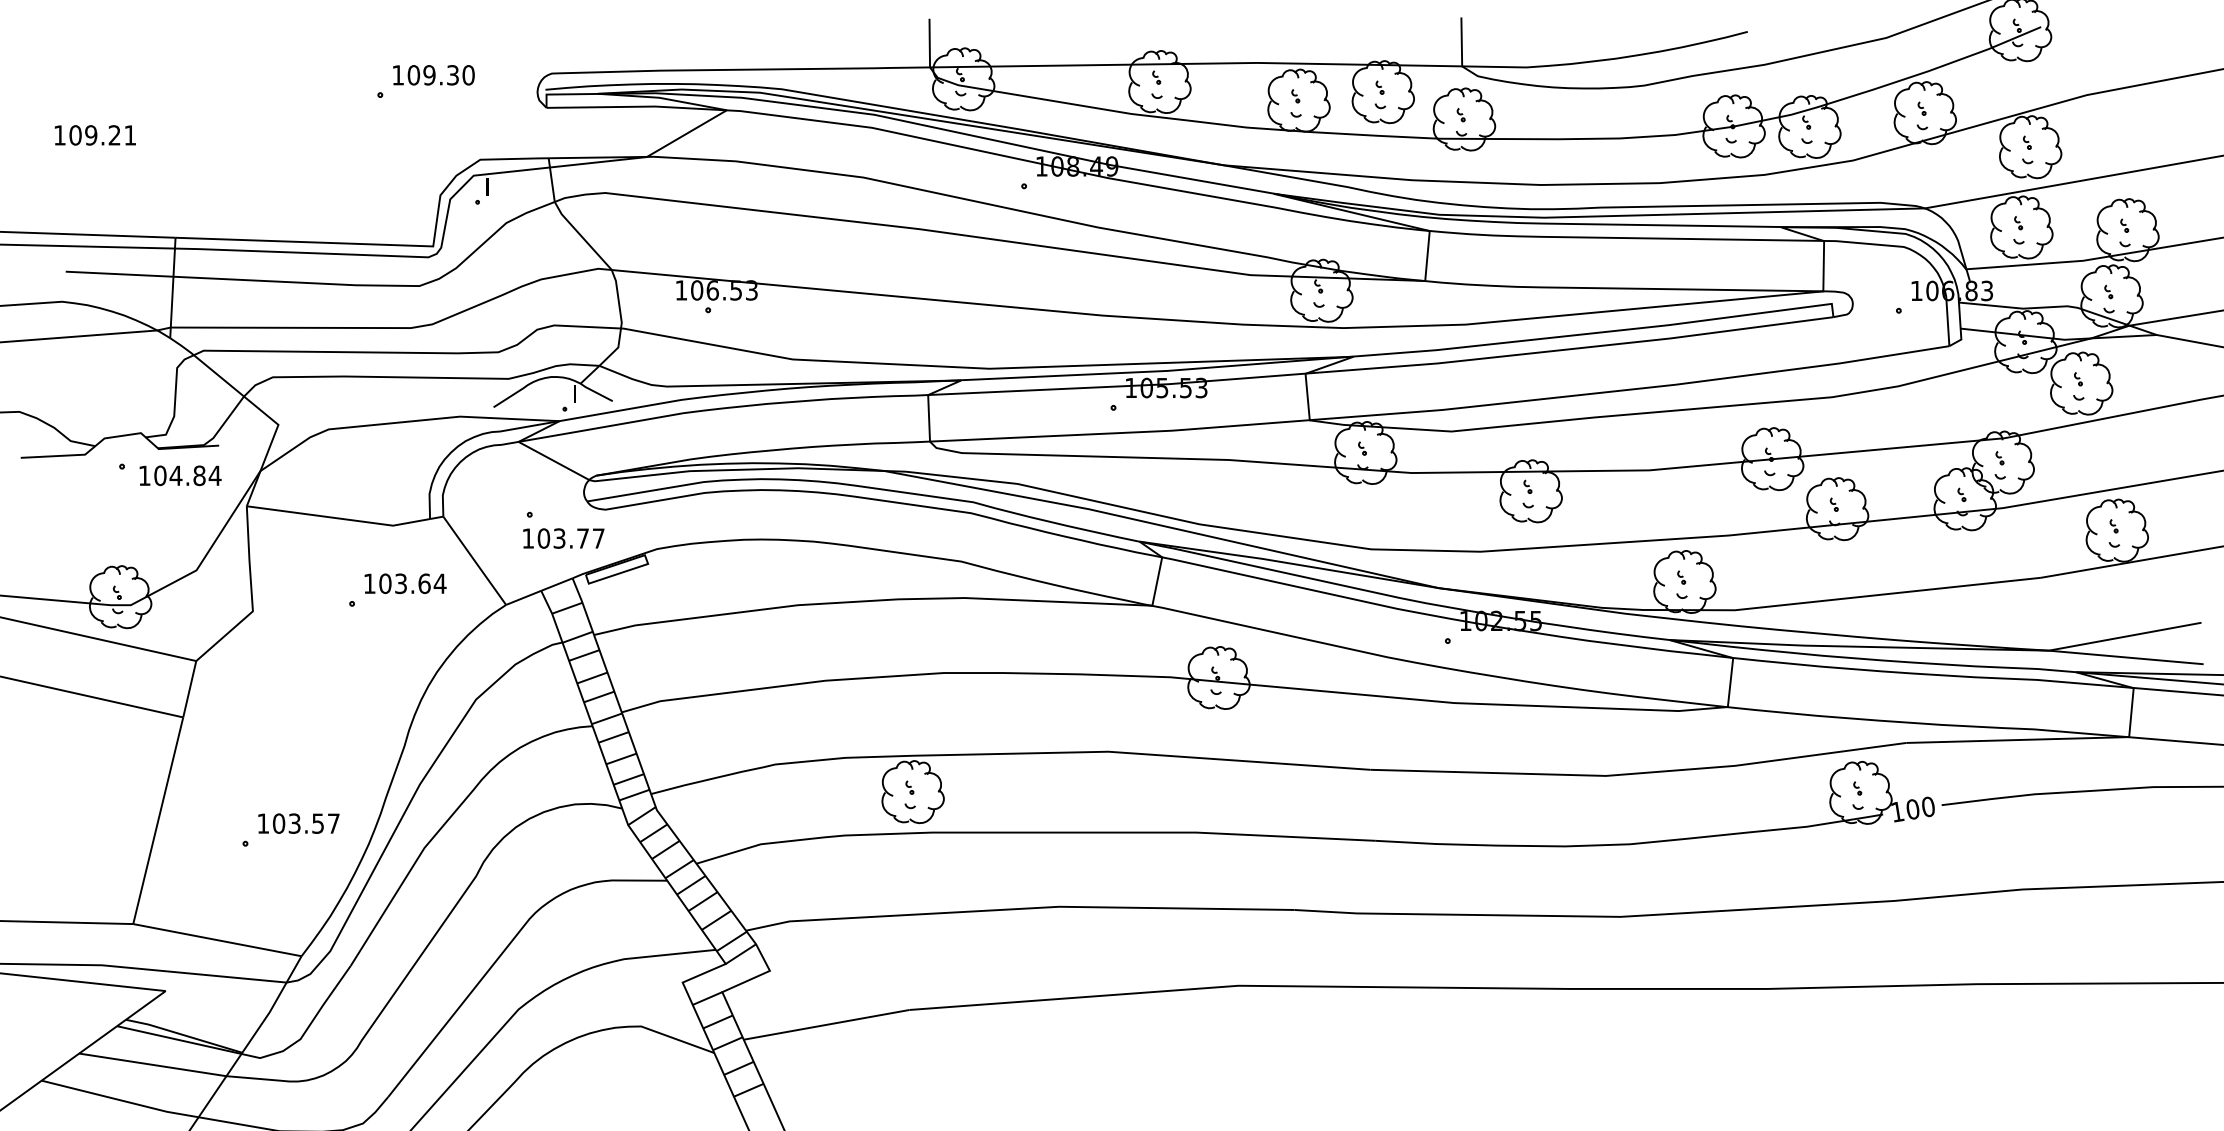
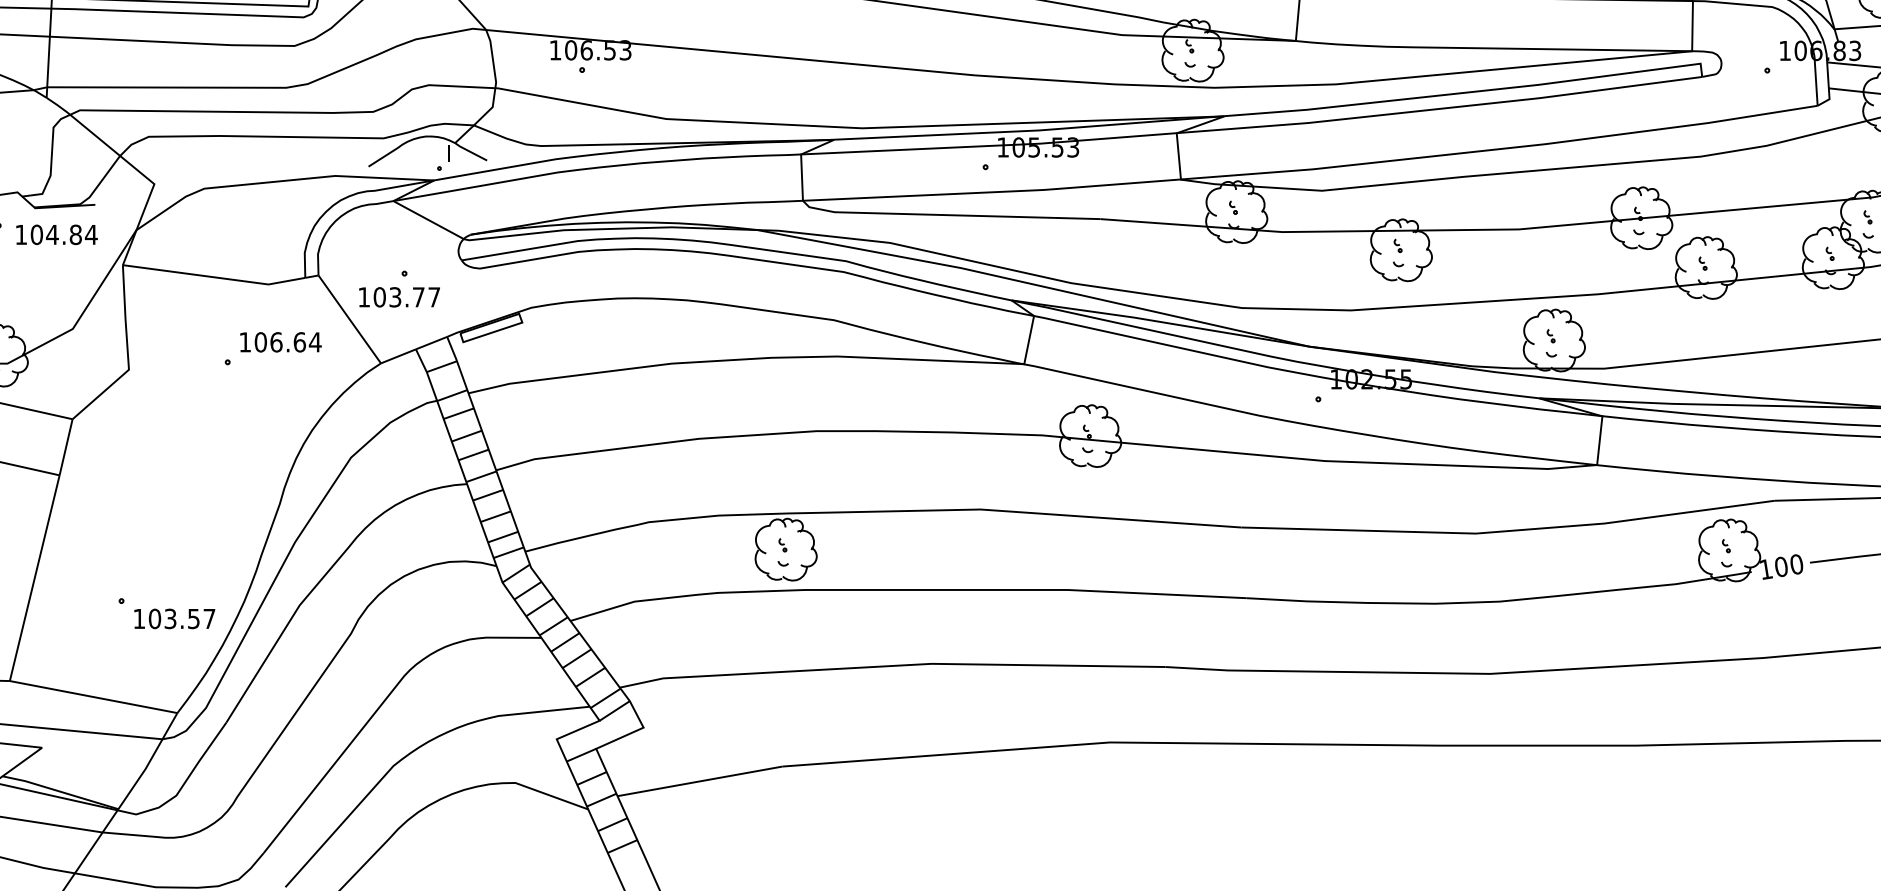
text: (563, 538) -> (399, 297), moved
text: (401, 583) -> (276, 342), 103.64 -> 106.64
text: (298, 823) -> (174, 618), moved

